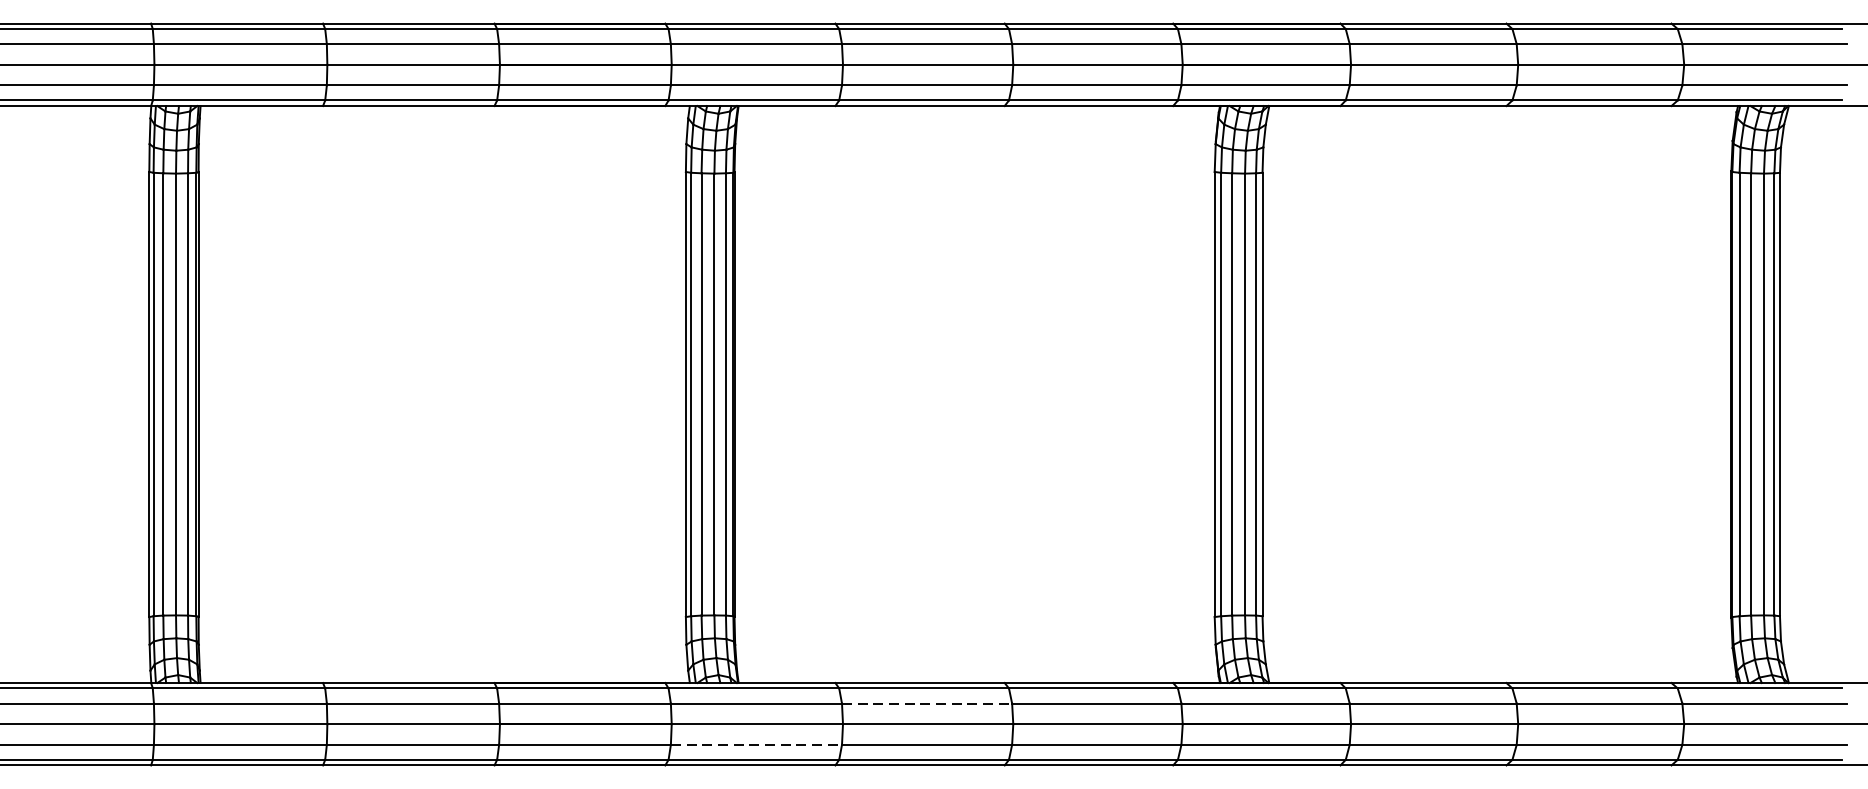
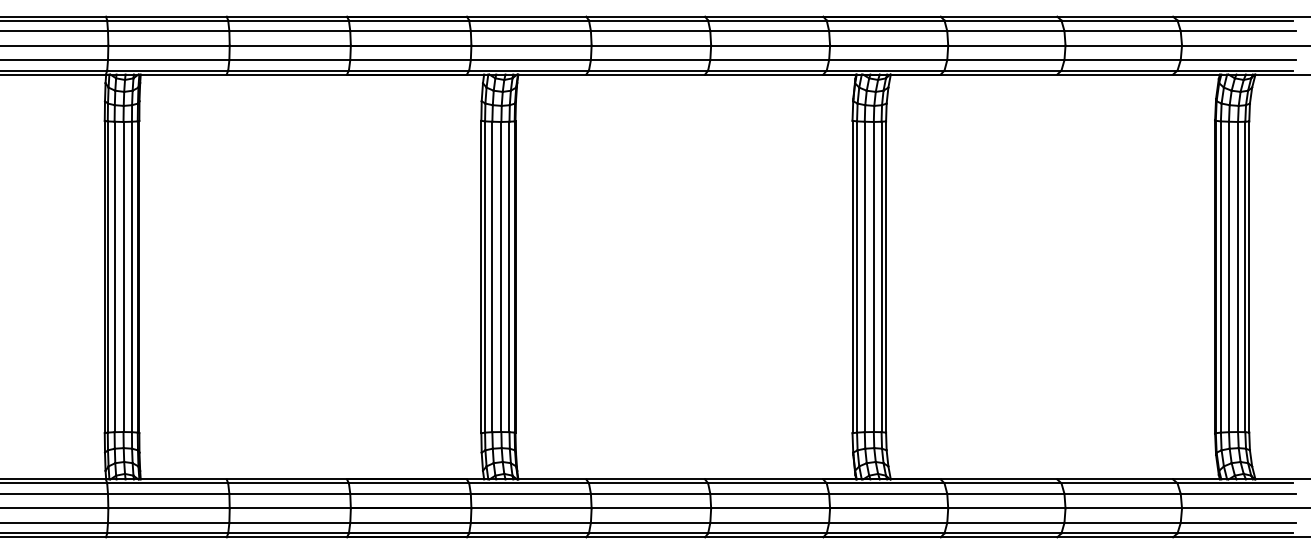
line: (926, 702) -> (650, 493), dashed -> solid
line: (757, 744) -> (531, 522), dashed -> solid

